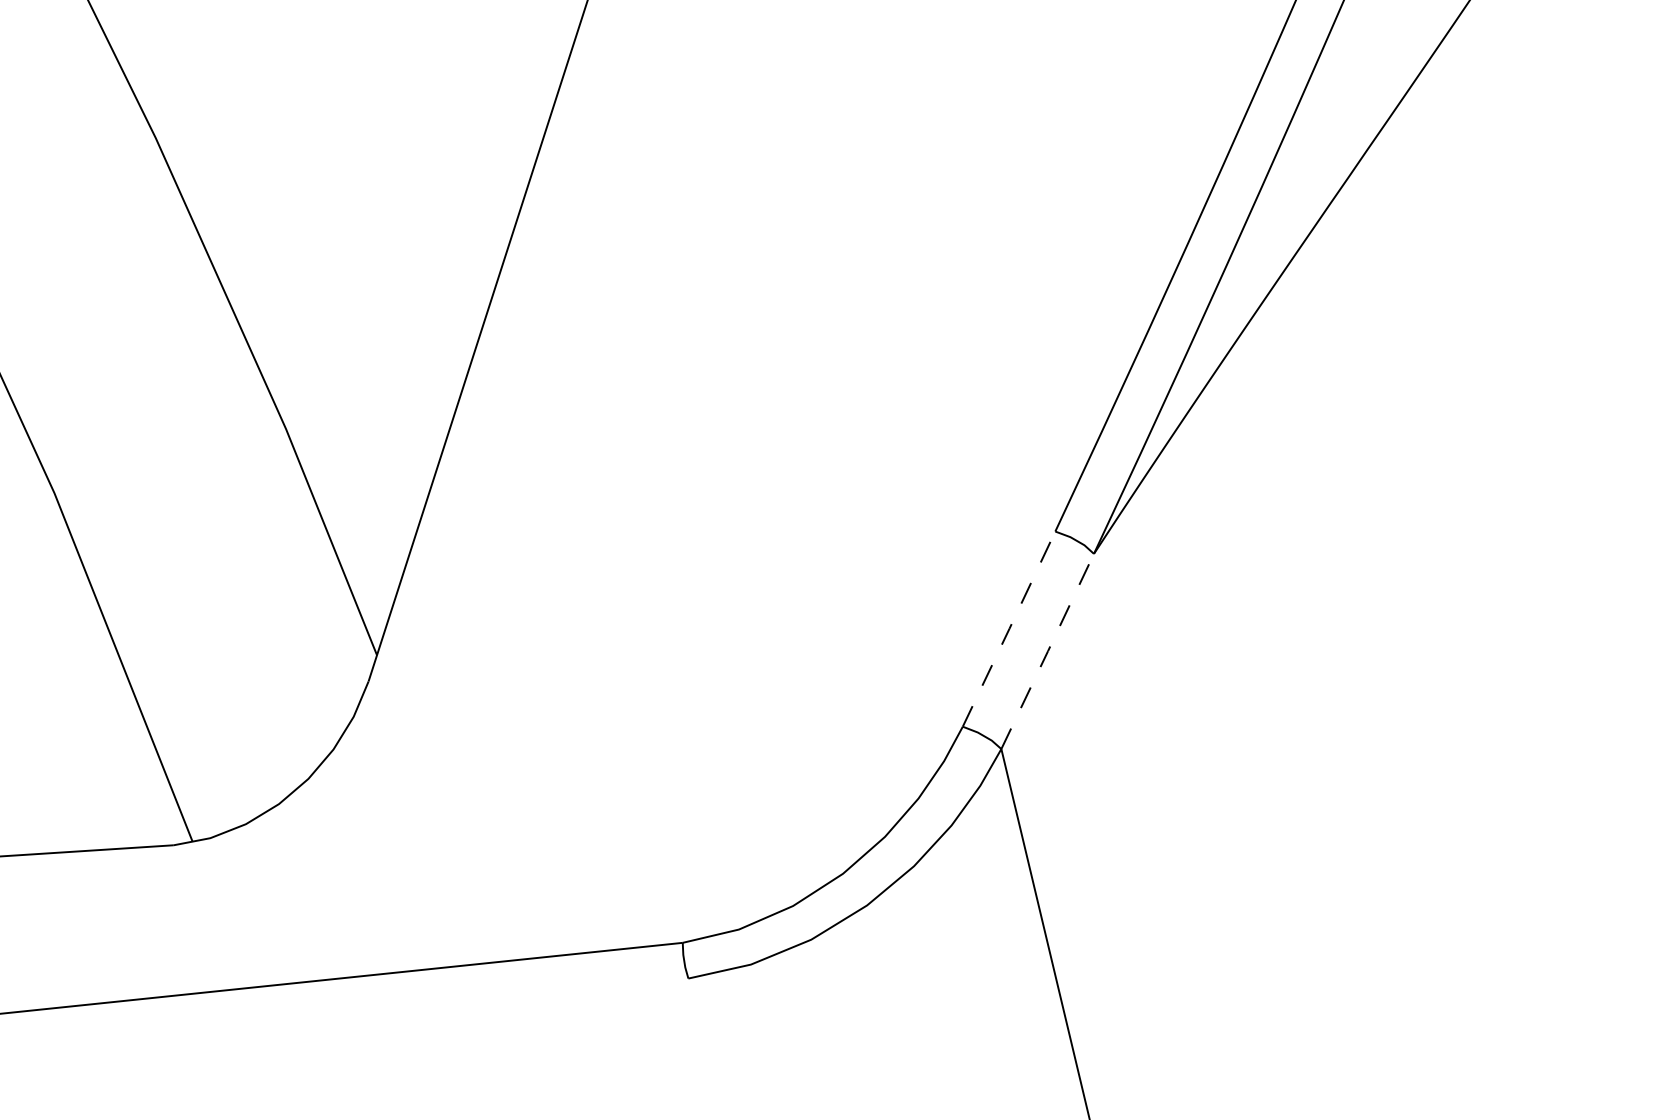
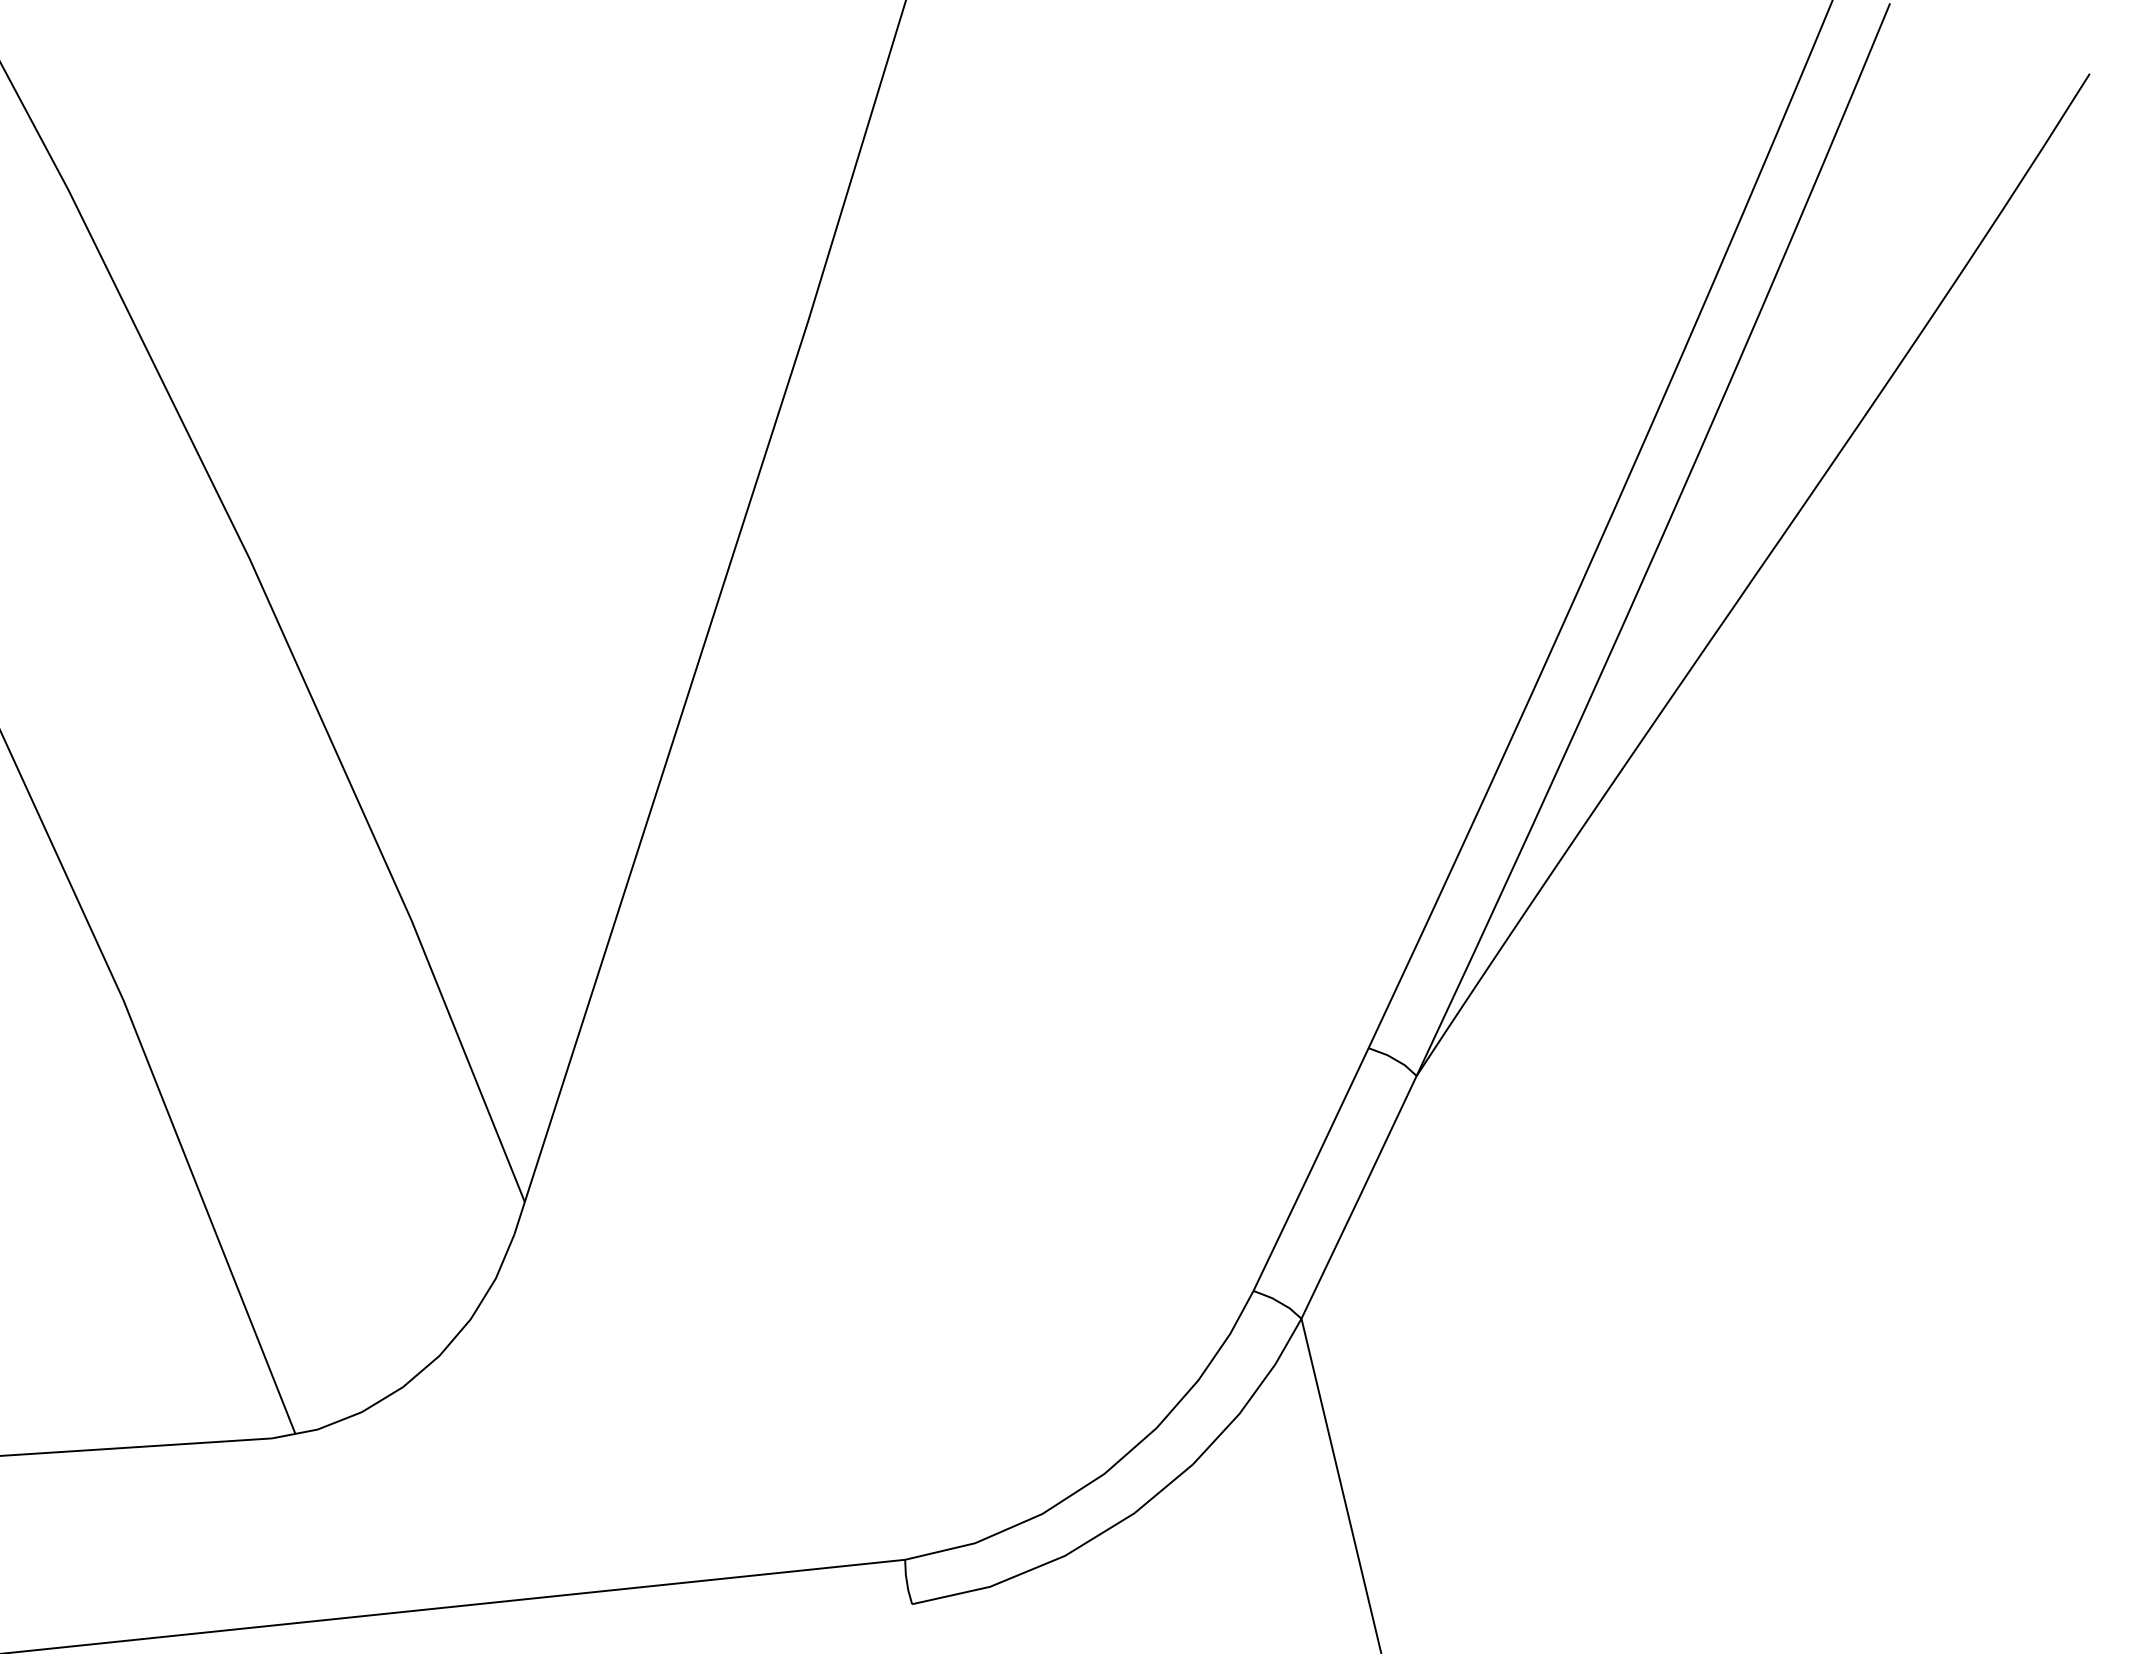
line: (1009, 629) -> (1311, 1169), dashed -> solid
line: (1048, 651) -> (1359, 1197), dashed -> solid

